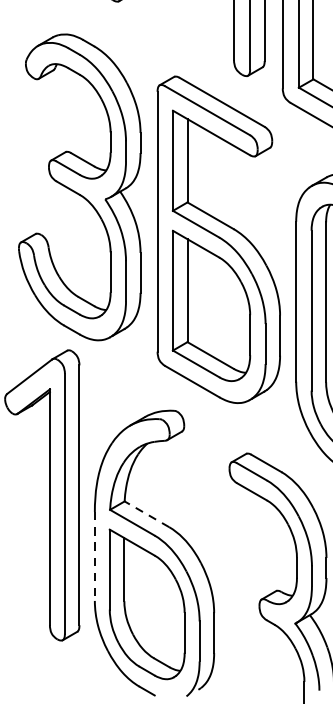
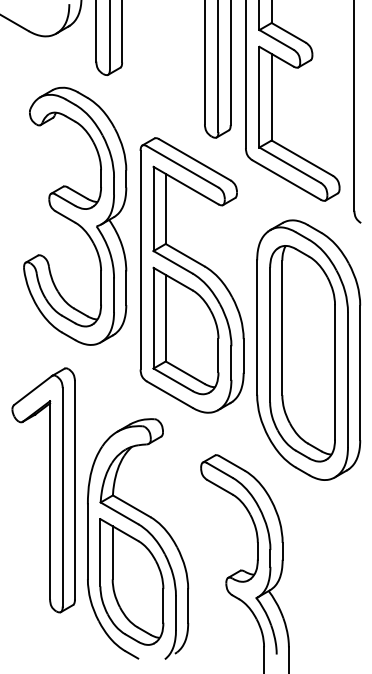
part: (80, 186) -> (75, 215), moved
line: (146, 514) -> (131, 506), dashed -> solid
line: (94, 557) -> (87, 542), dashed -> solid

